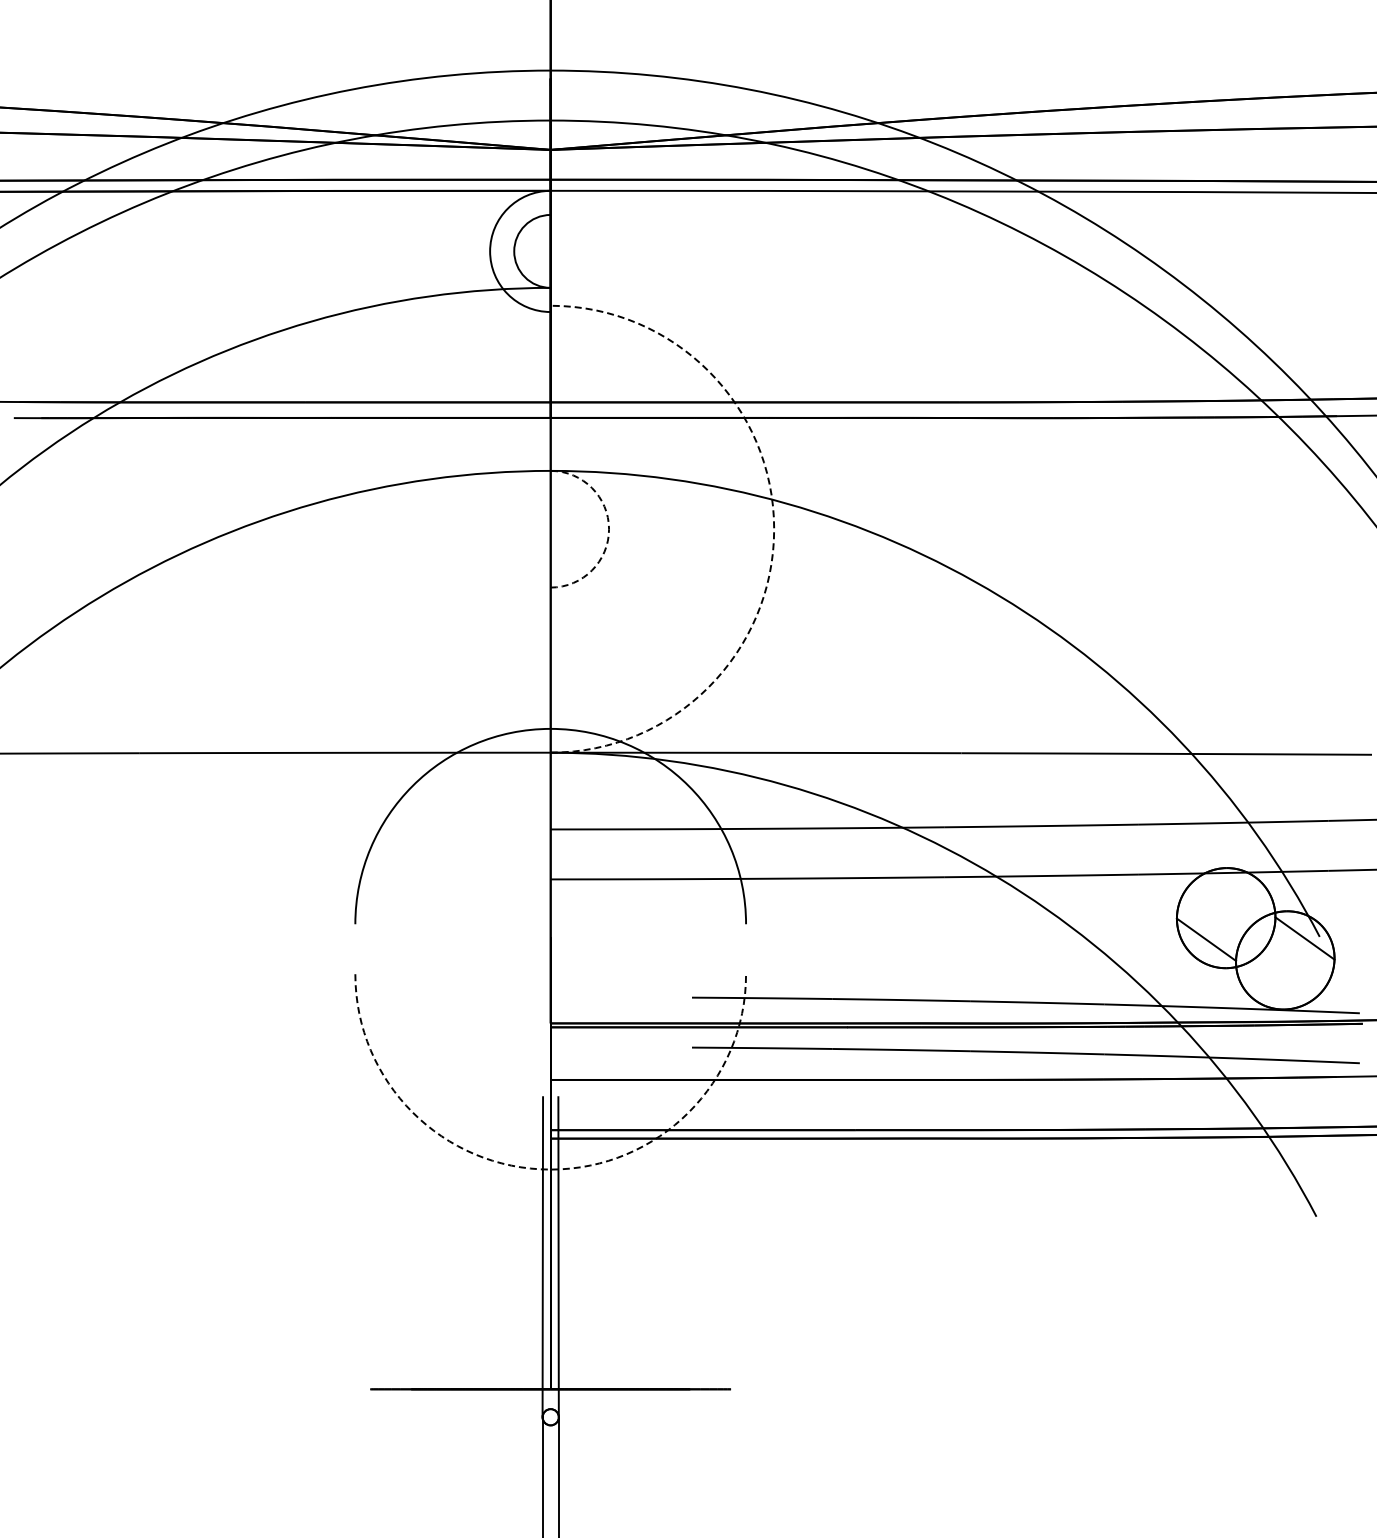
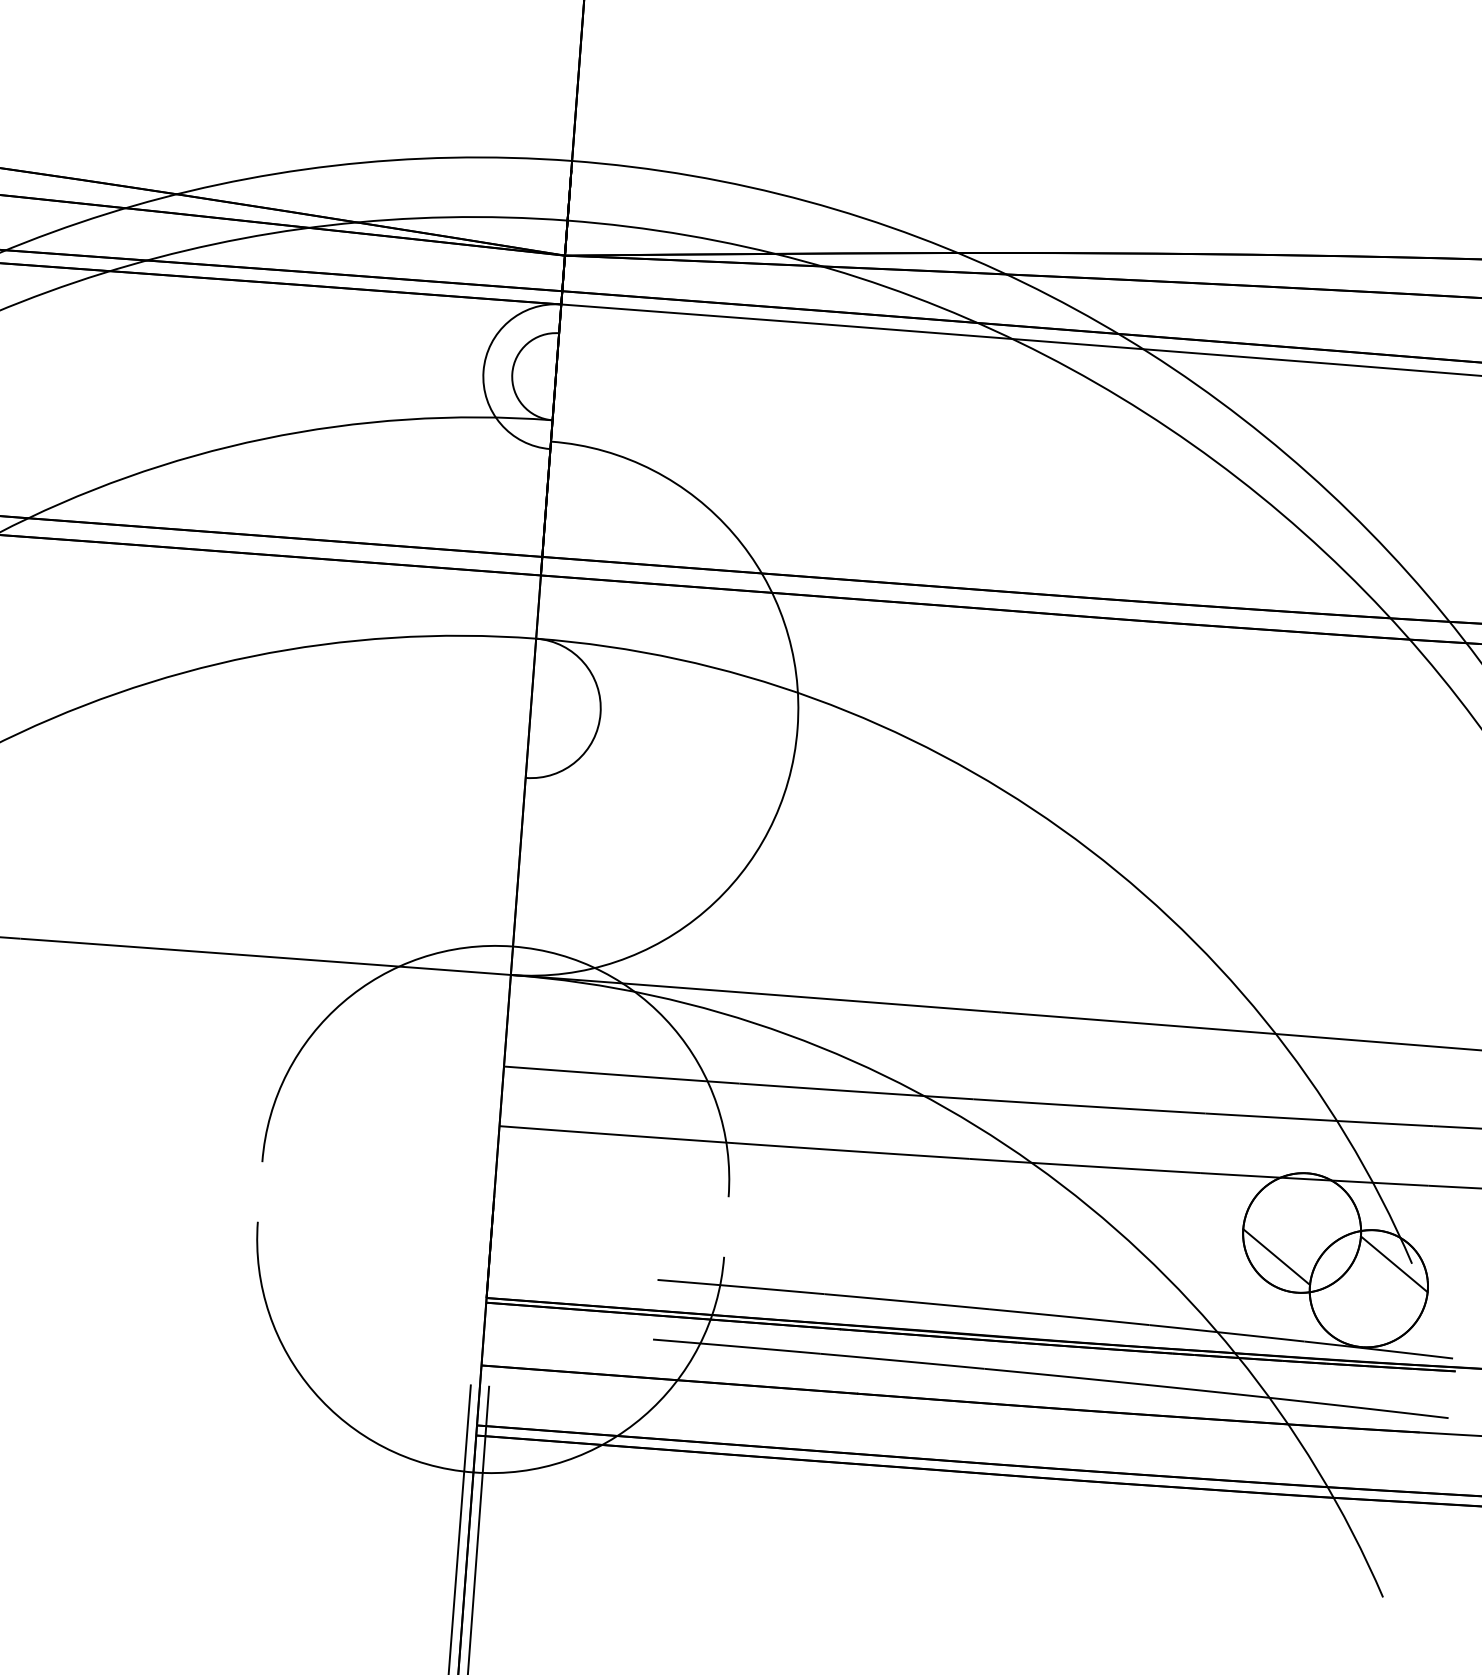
arc: (609, 529) -> (601, 713), dashed -> solid
arc: (774, 529) -> (797, 728), dashed -> solid
arc: (550, 1169) -> (473, 1472), dashed -> solid

